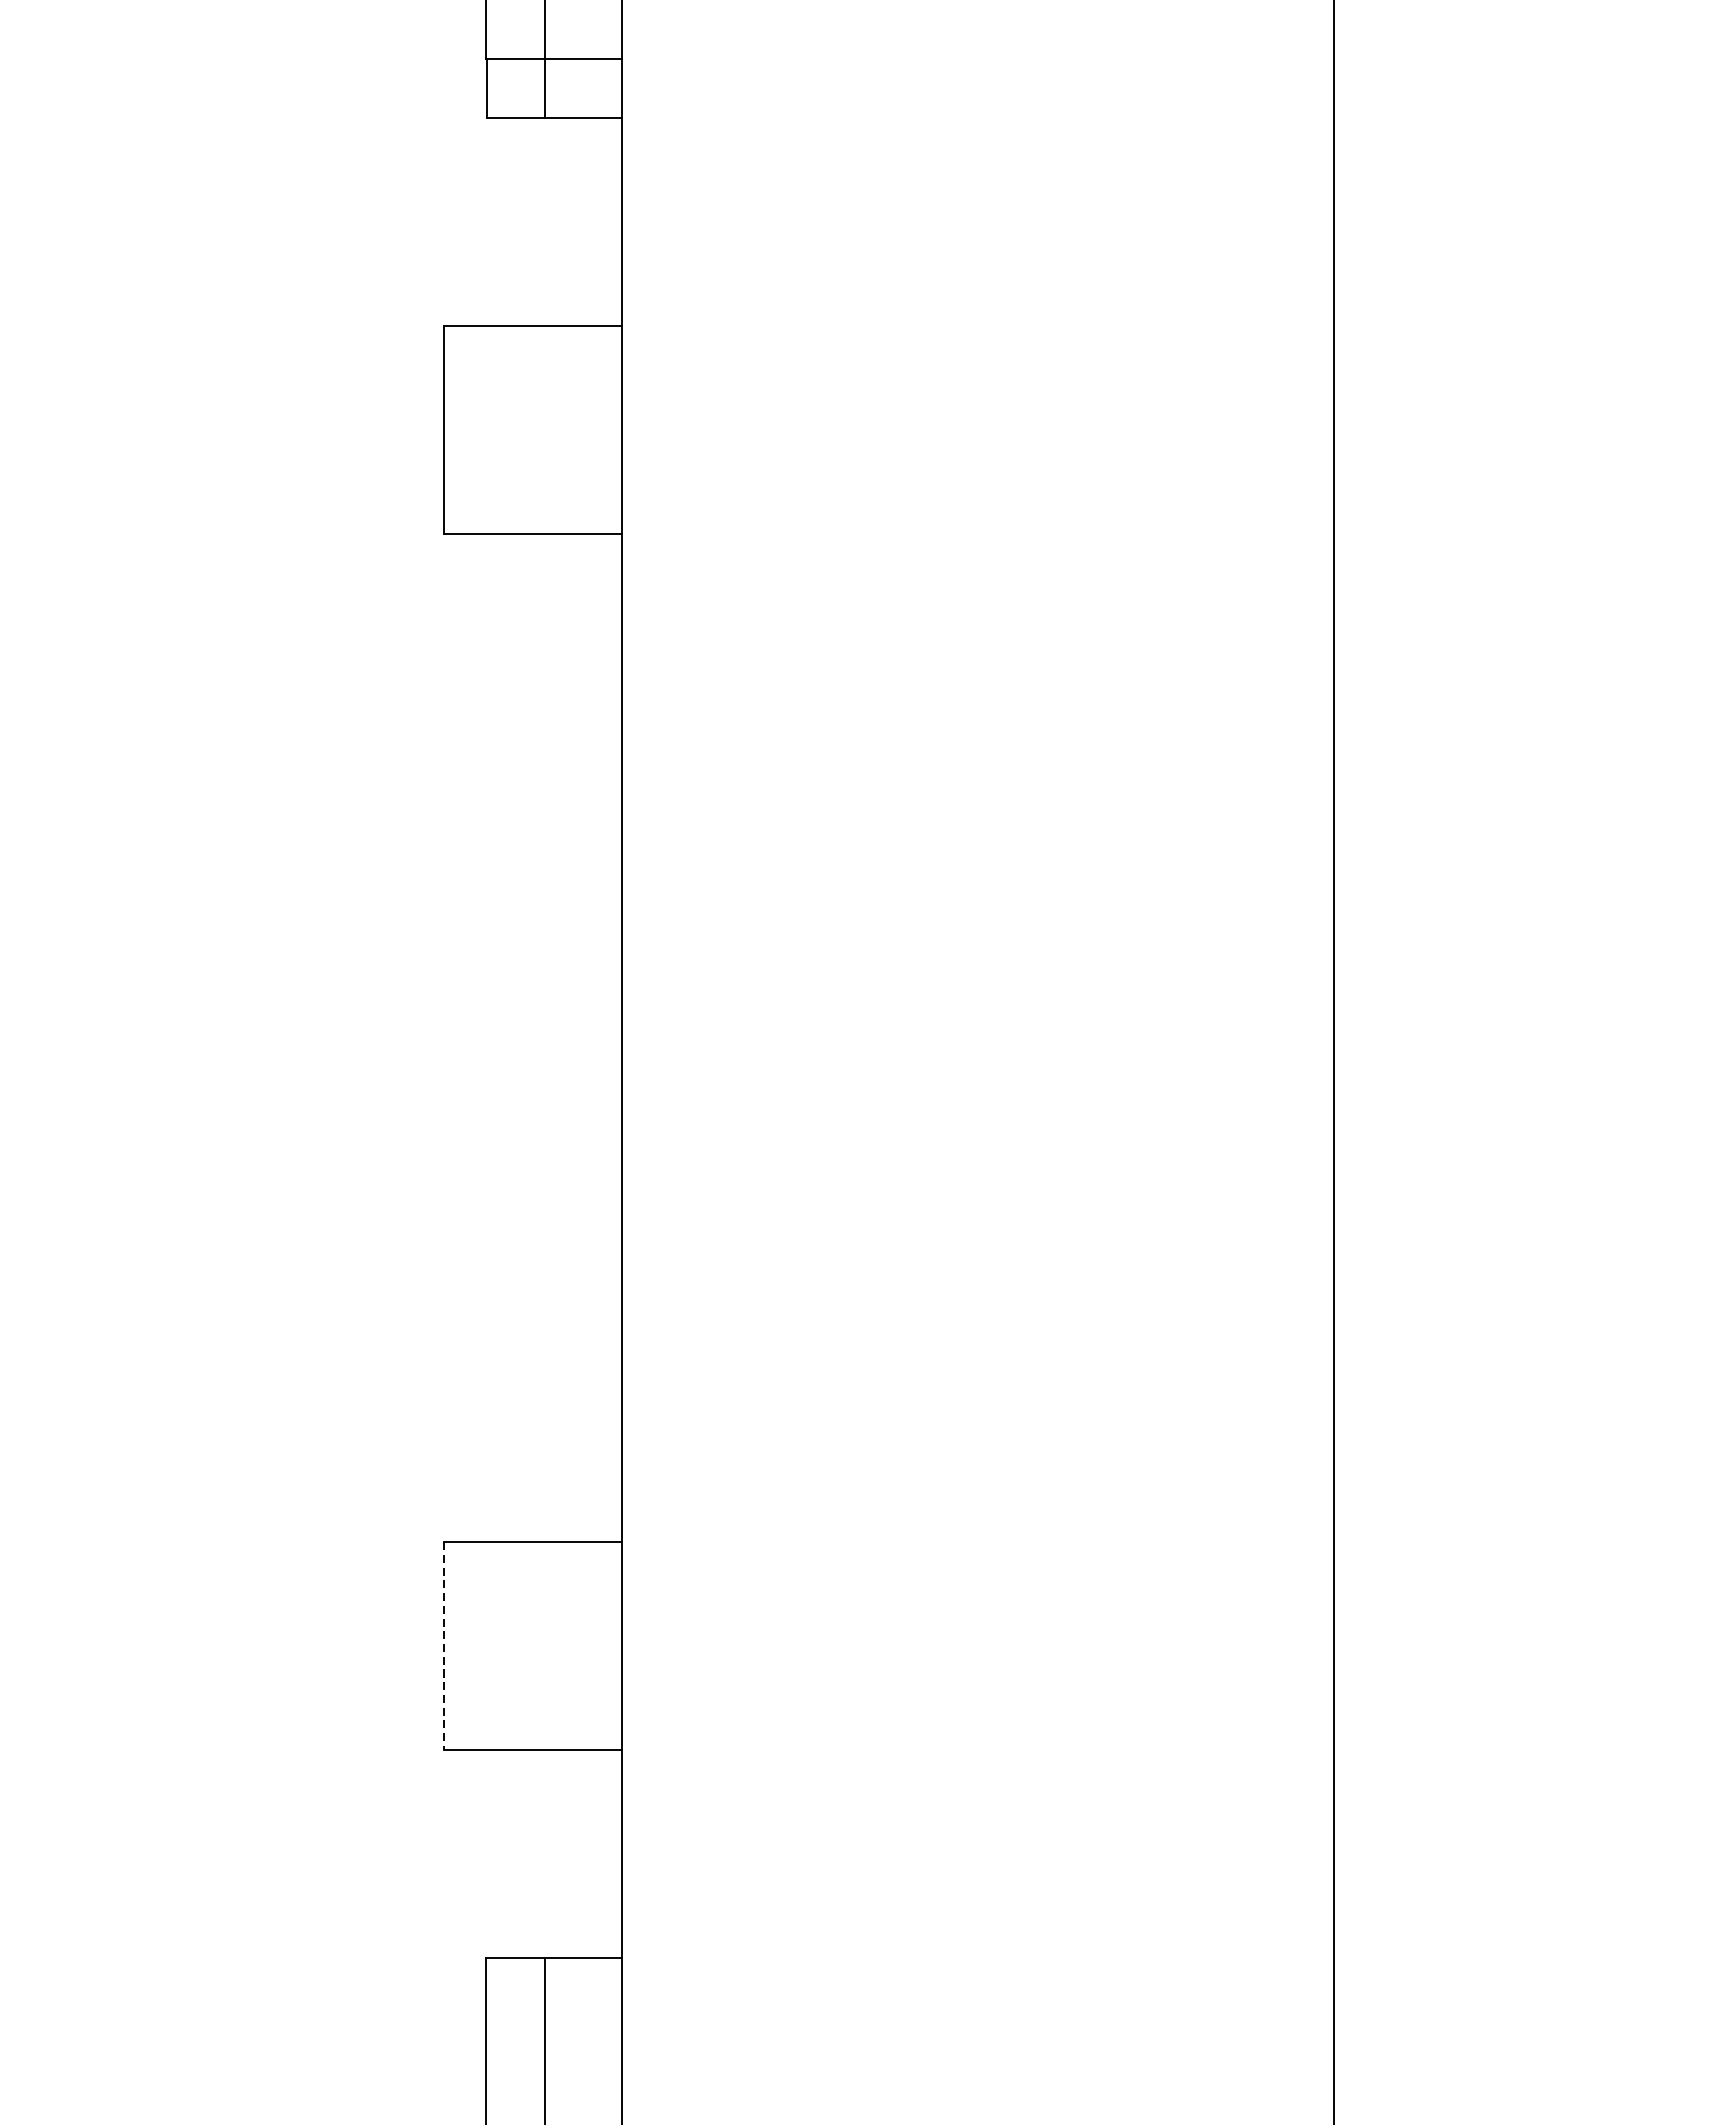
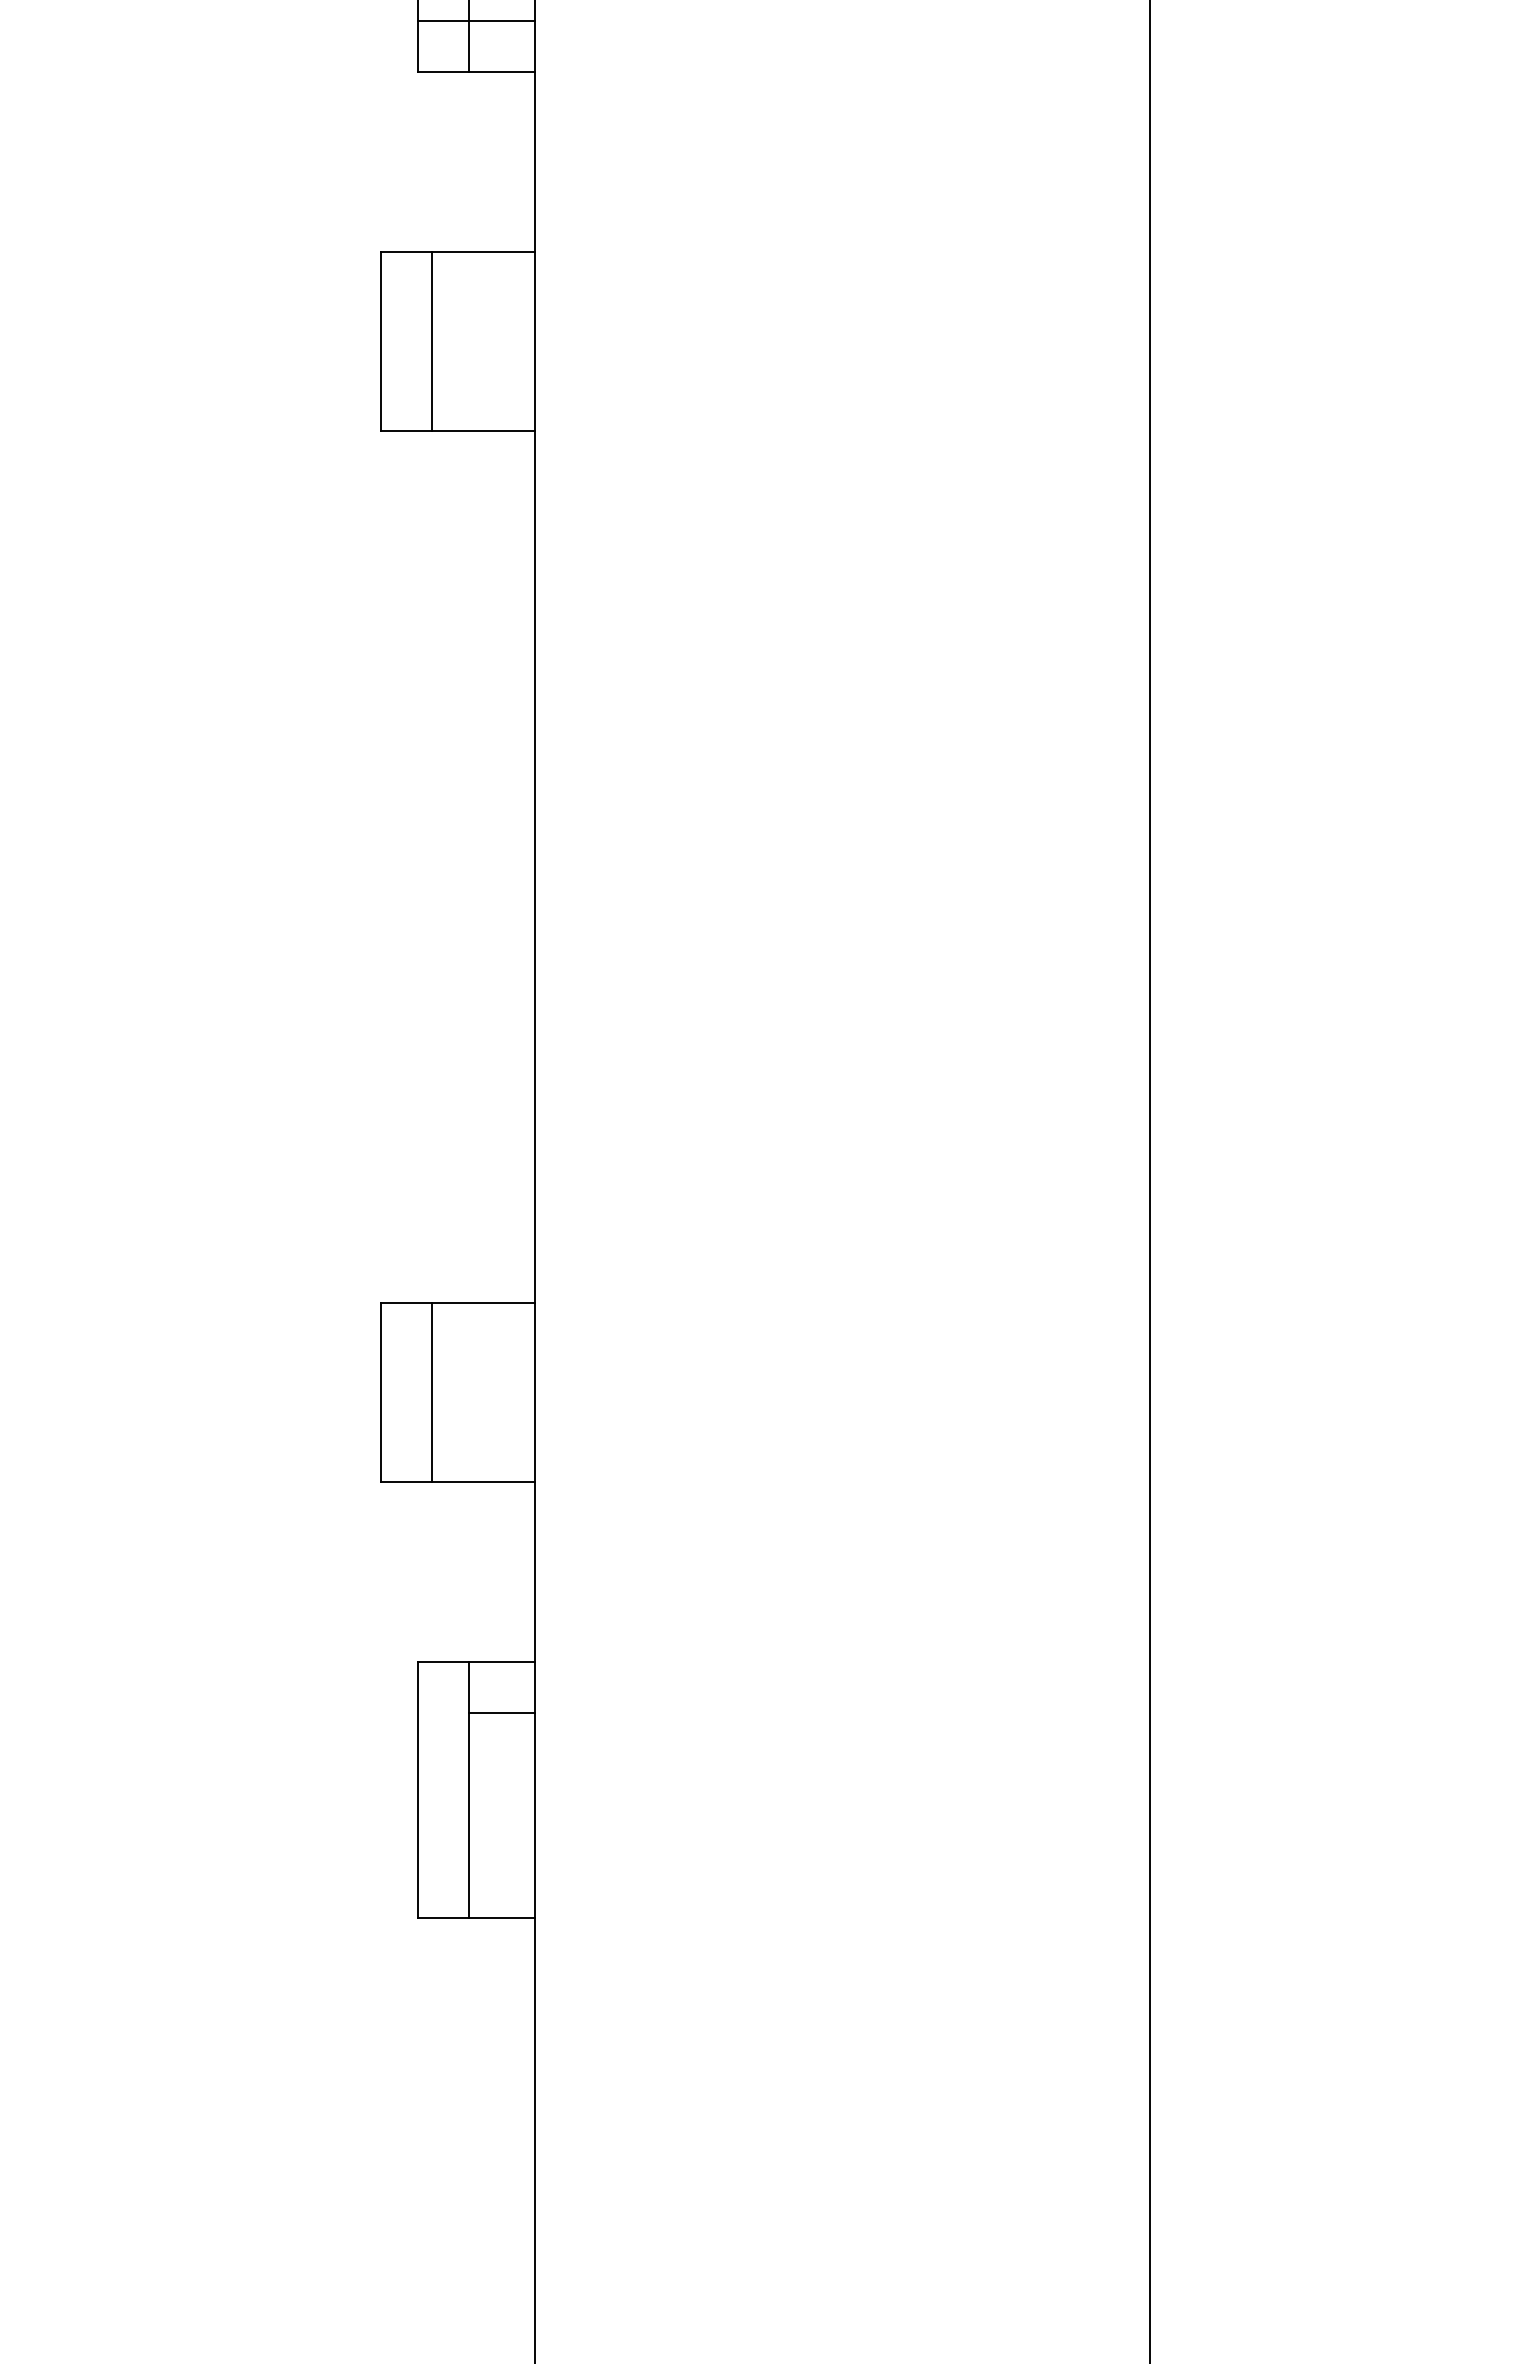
line: (503, 429) -> (432, 341), added
line: (443, 1645) -> (380, 1392), dashed -> solid
line: (503, 1645) -> (432, 1392), added
line: (583, 2017) -> (501, 1713), added

